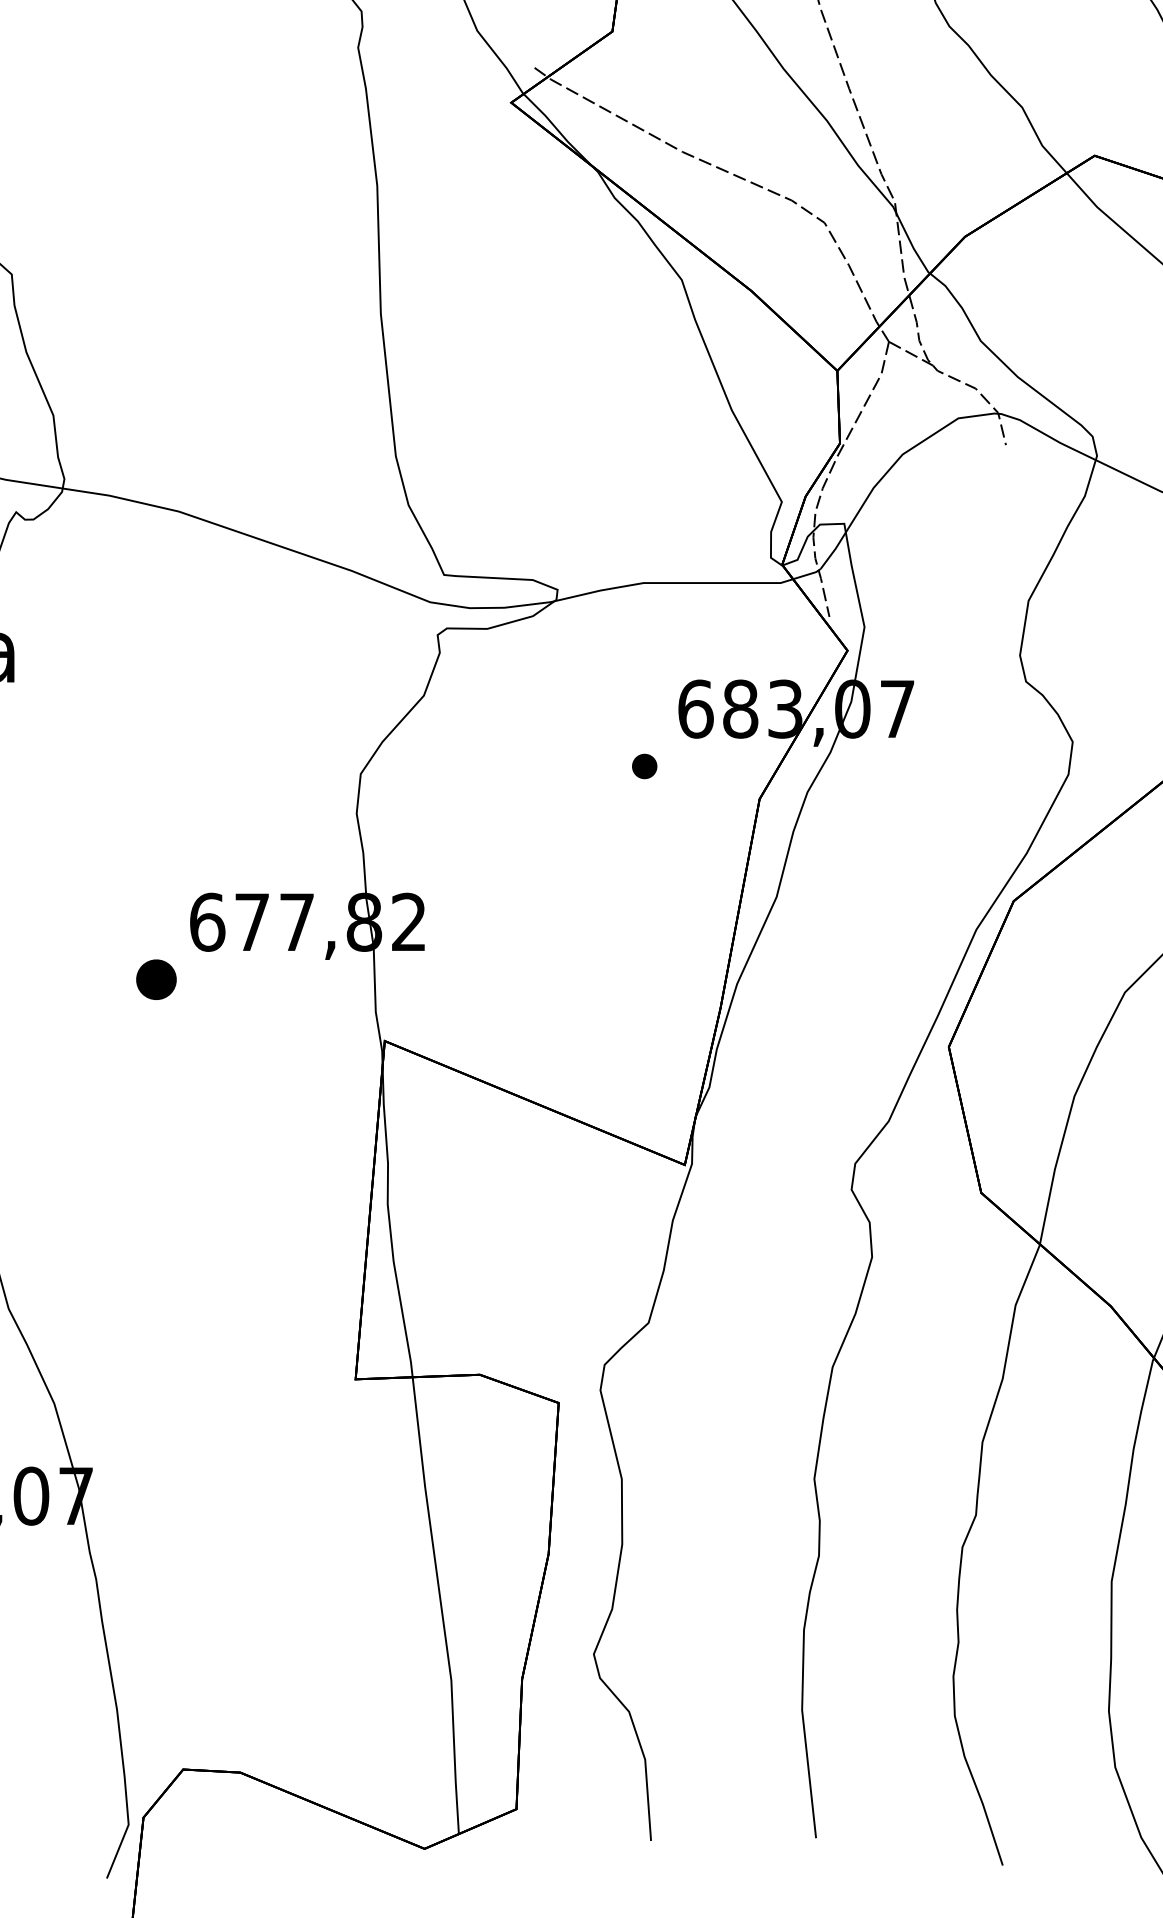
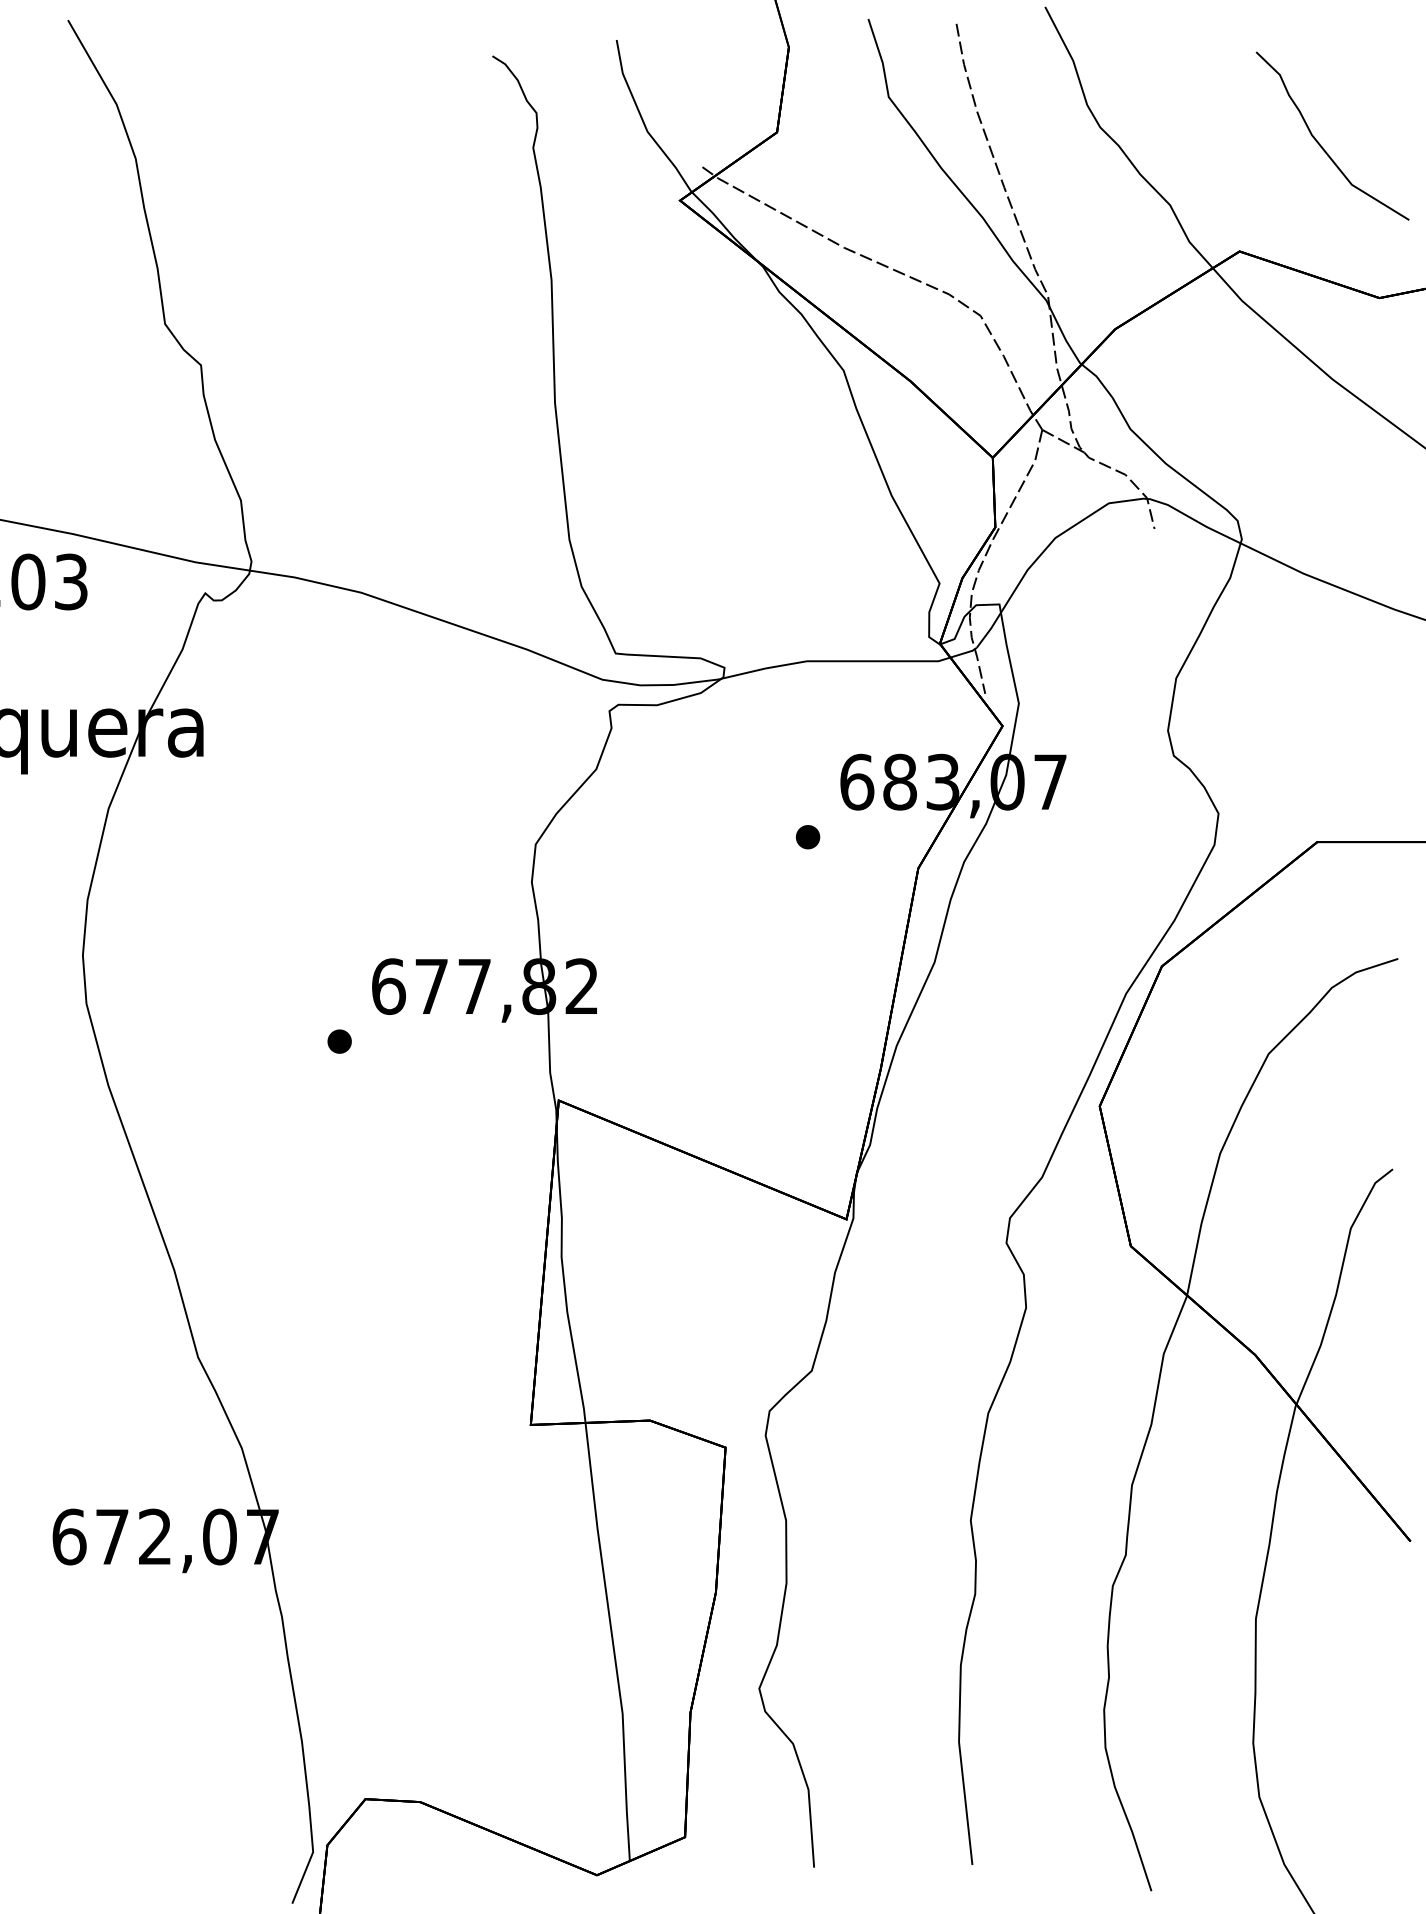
part: (156, 979) -> (339, 1041), size x0.62

